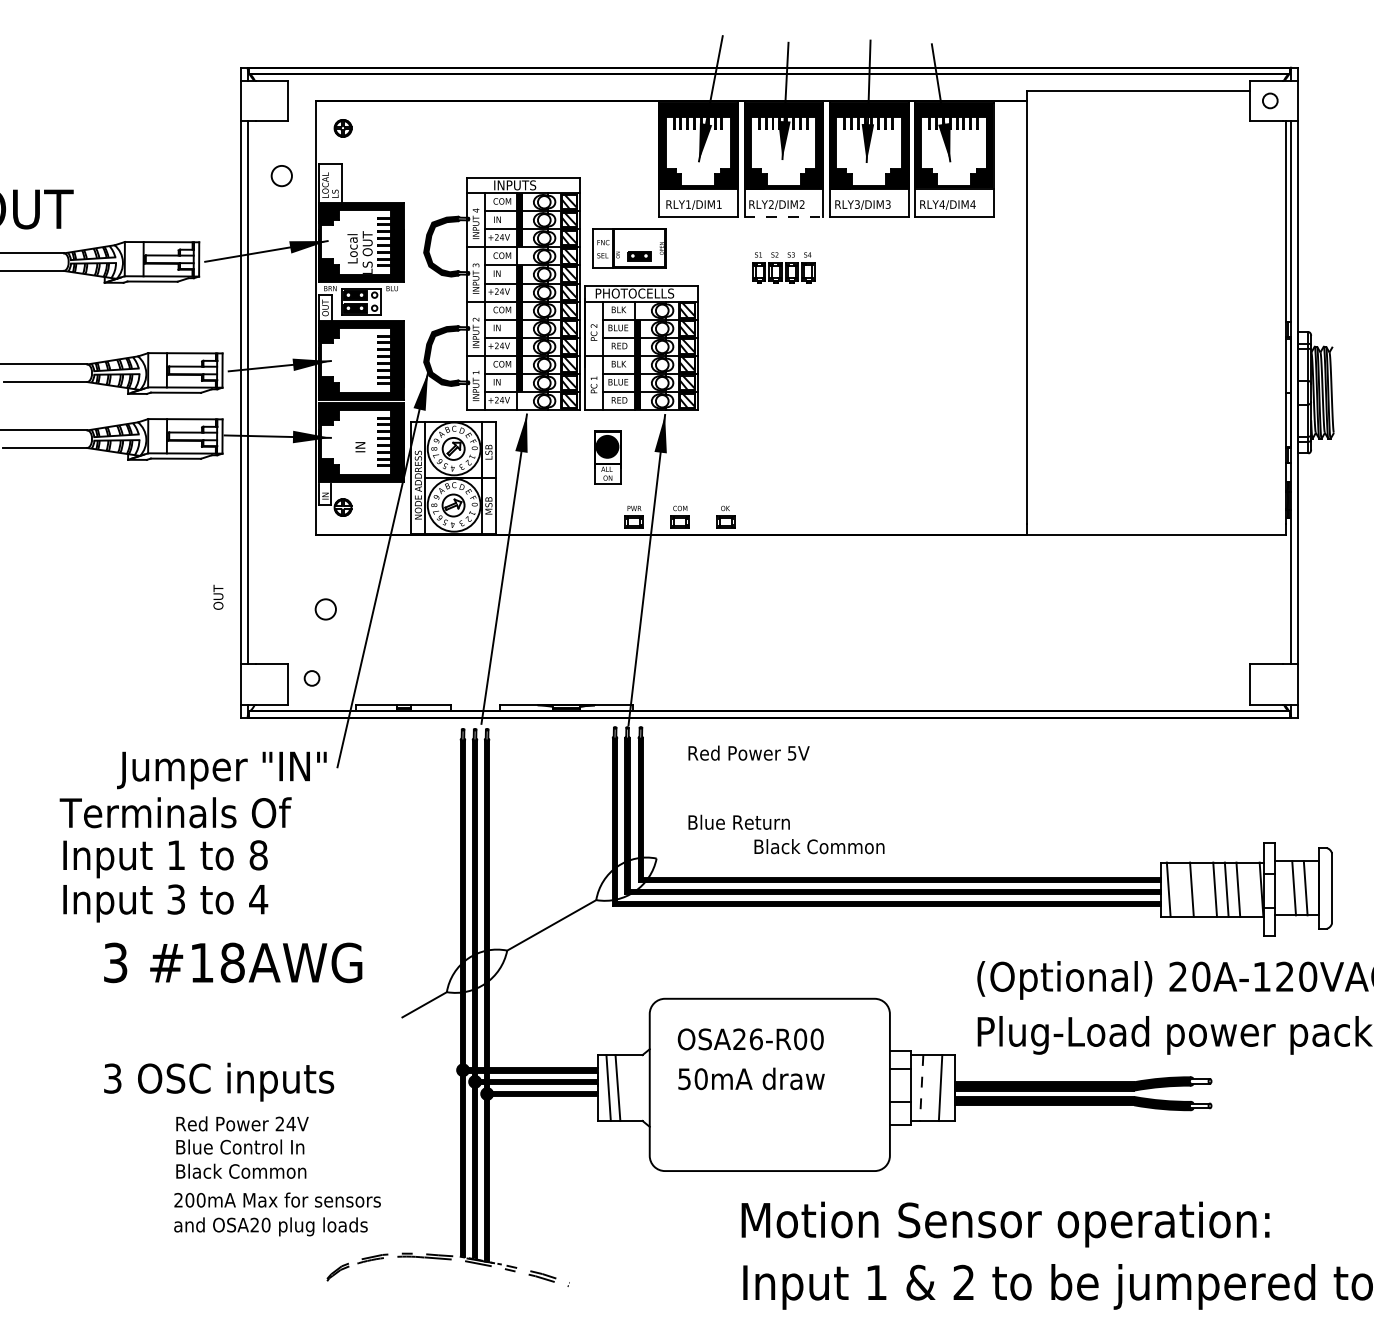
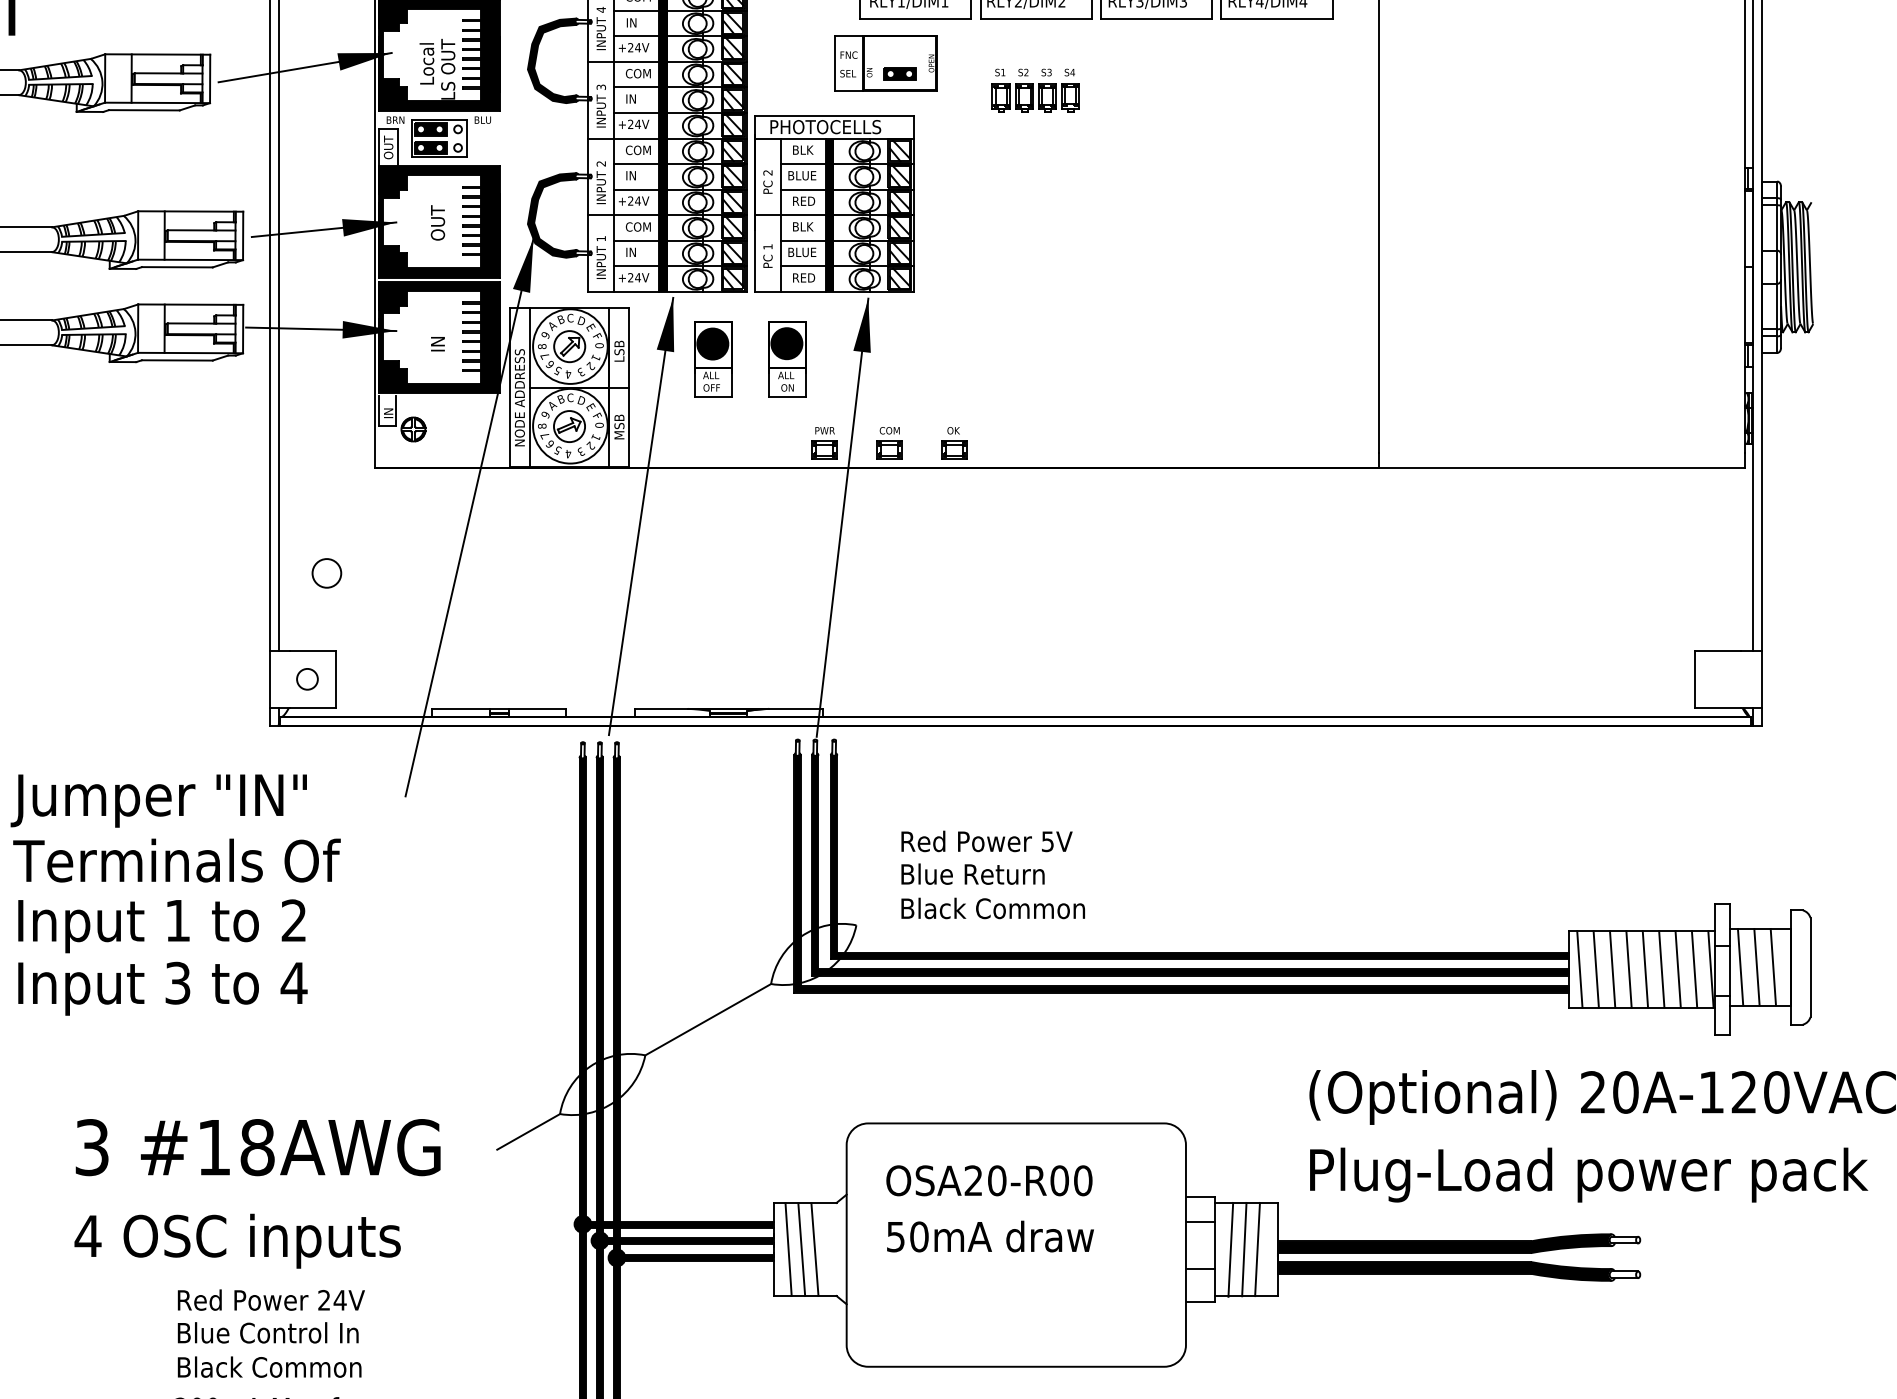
line: (784, 217) -> (1037, 19), dashed -> solid
part: (629, 248) -> (885, 63), moved
fill: (520, 256) -> (664, 74), added
fill: (638, 310) -> (830, 151), added
fill: (520, 401) -> (664, 279), added
part: (554, 457) -> (712, 358), added
text: (218, 596) -> (438, 221), moved
circle: (325, 609) -> (326, 573), moved
circle: (311, 678) -> (306, 679), moved
text: (748, 752) -> (986, 840), moved
text: (221, 770) -> (158, 800), moved
text: (819, 846) -> (993, 908), moved
text: (258, 855) -> (293, 920), 8 -> 2
line: (1282, 888) -> (1740, 967), added
line: (1180, 889) -> (1596, 969), added
line: (1203, 889) -> (1628, 969), added
line: (1249, 889) -> (1693, 969), added
text: (233, 962) -> (258, 1147), moved
text: (755, 1039) -> (996, 1180), OSA26-R00 -> OSA20-R00
text: (112, 1078) -> (87, 1236), 3 -> 4
line: (626, 1087) -> (813, 1248), added
line: (921, 1088) -> (1230, 1250), dashed -> solid
line: (930, 1088) -> (1243, 1250), added

